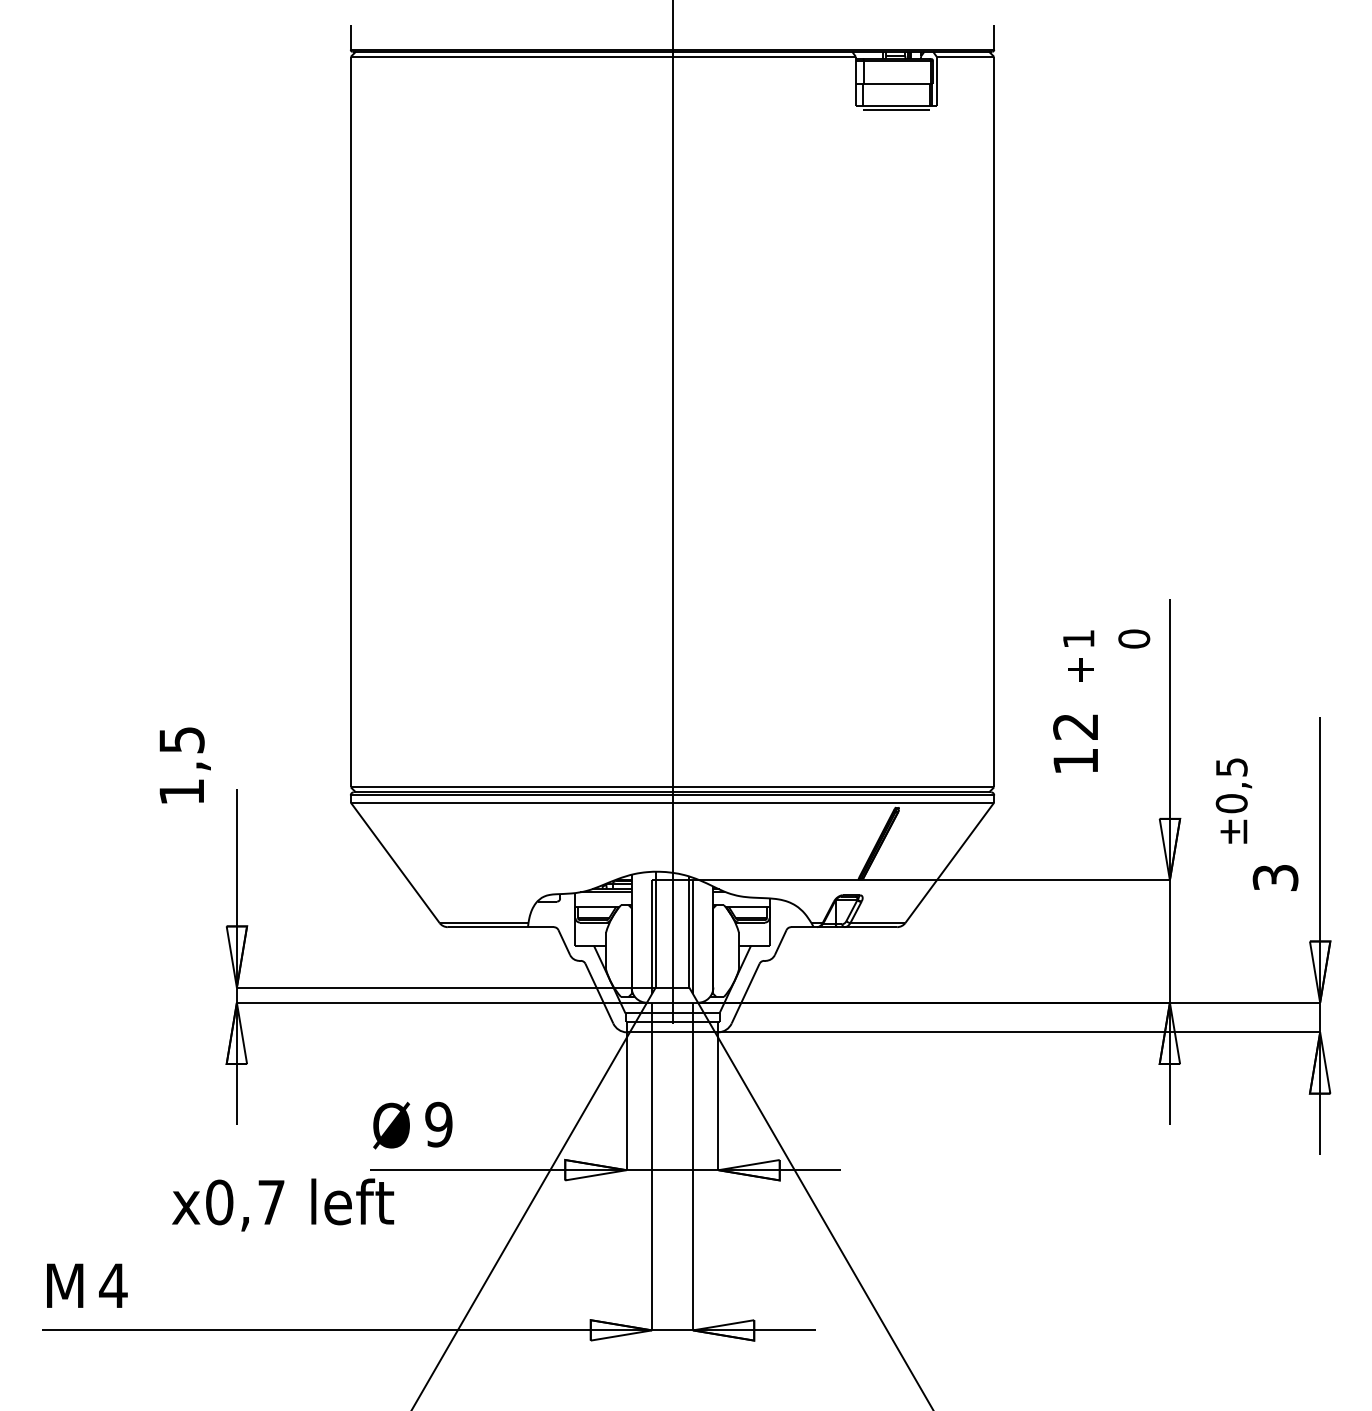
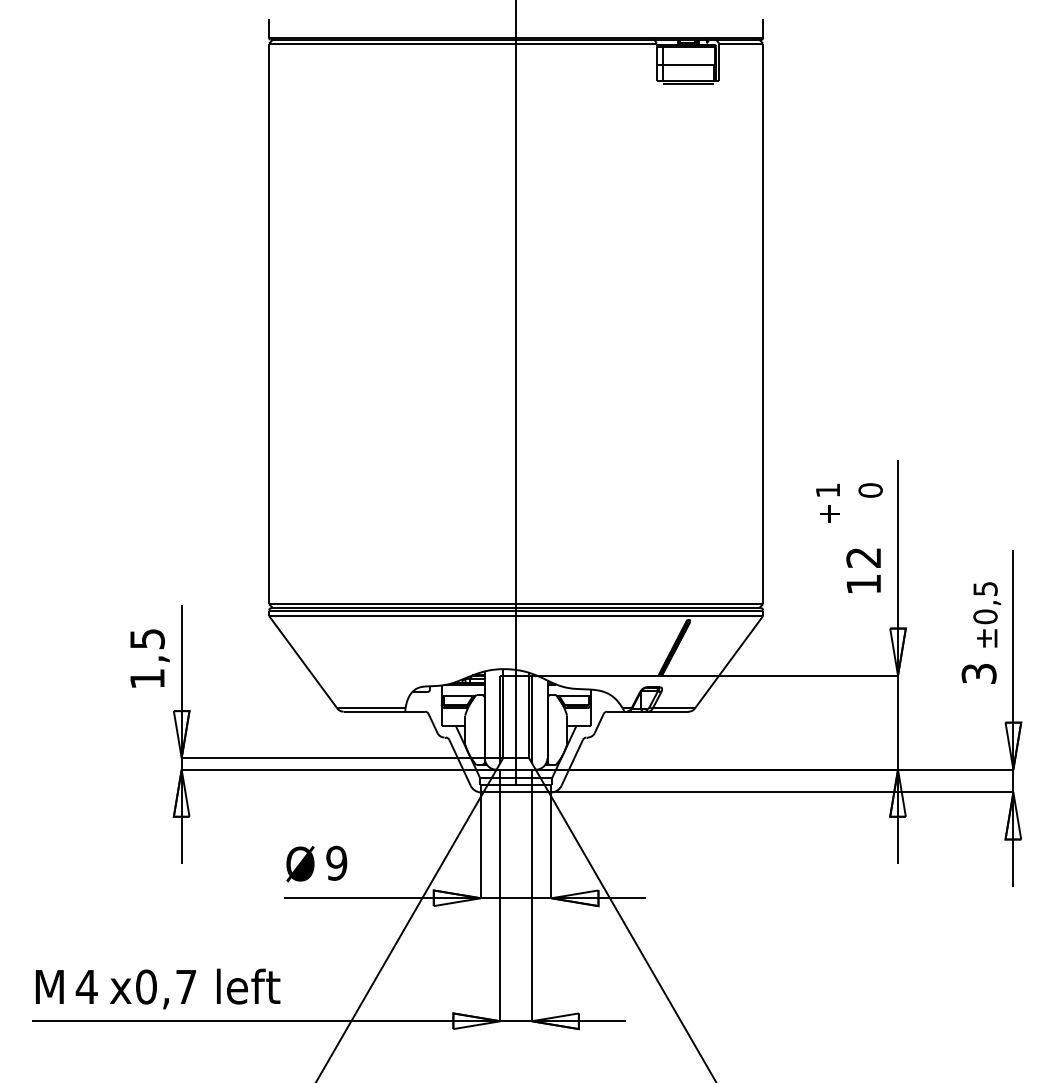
text: (1075, 743) -> (863, 570), moved
text: (184, 765) -> (149, 658), moved
text: (1234, 800) -> (987, 614), moved
text: (283, 1204) -> (195, 988), moved

